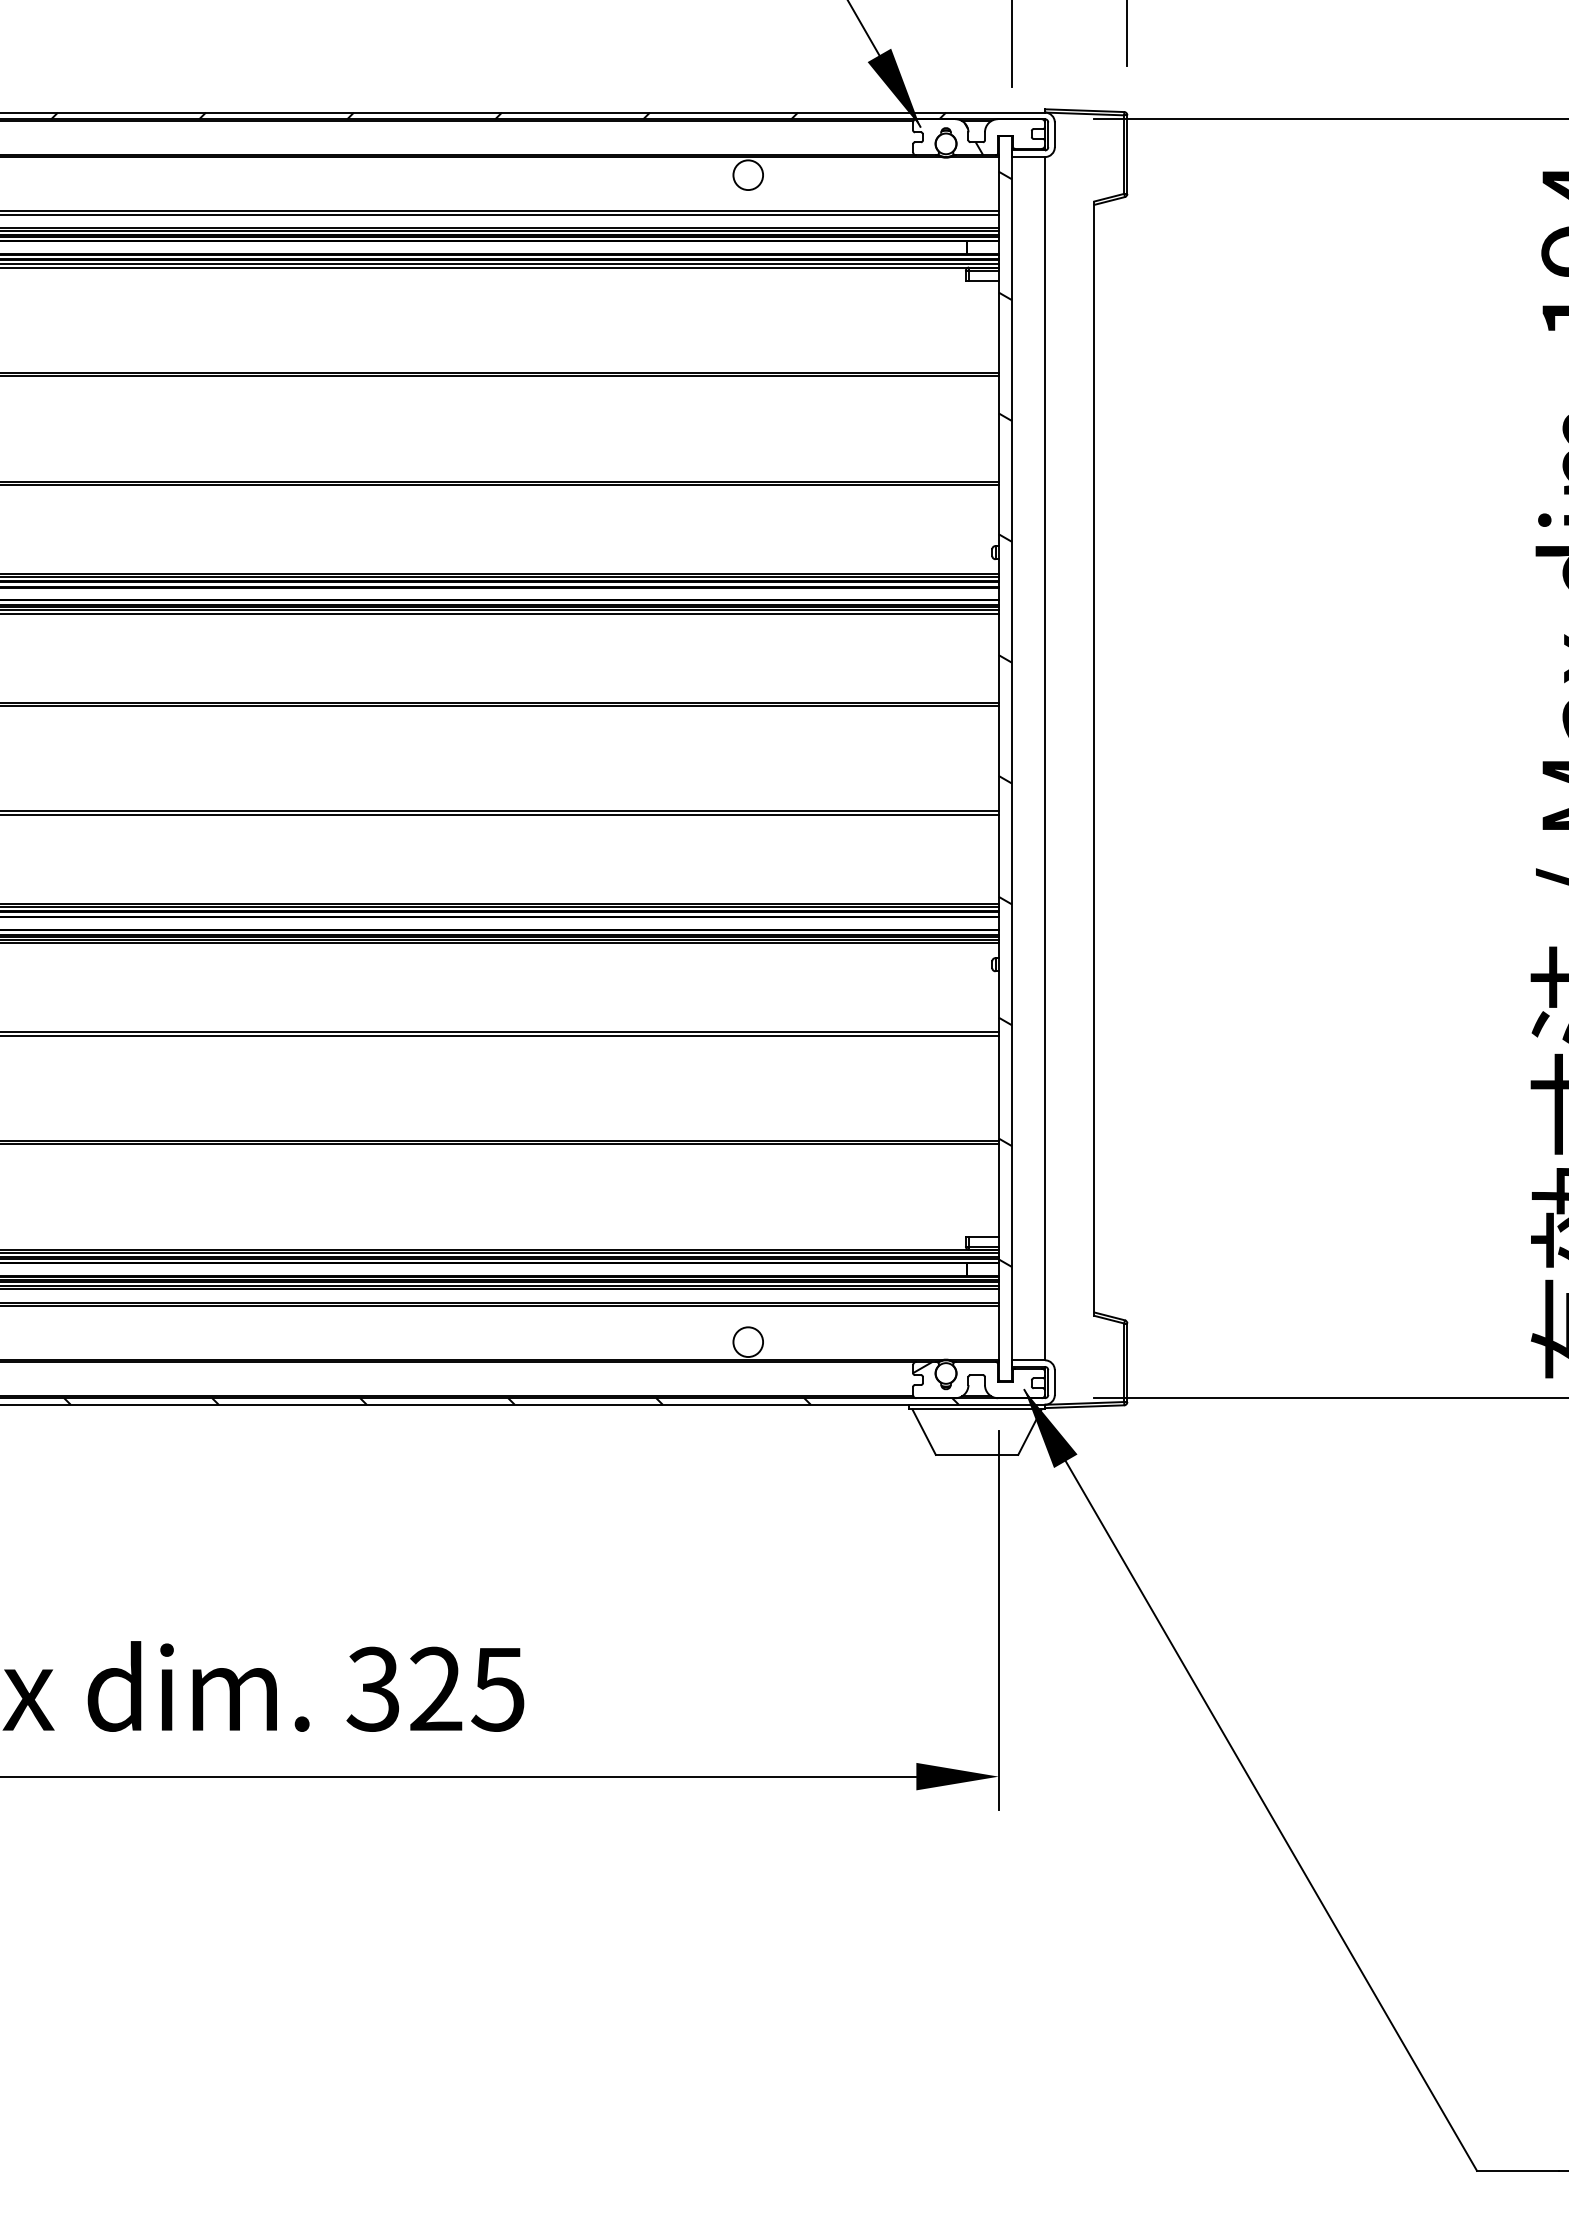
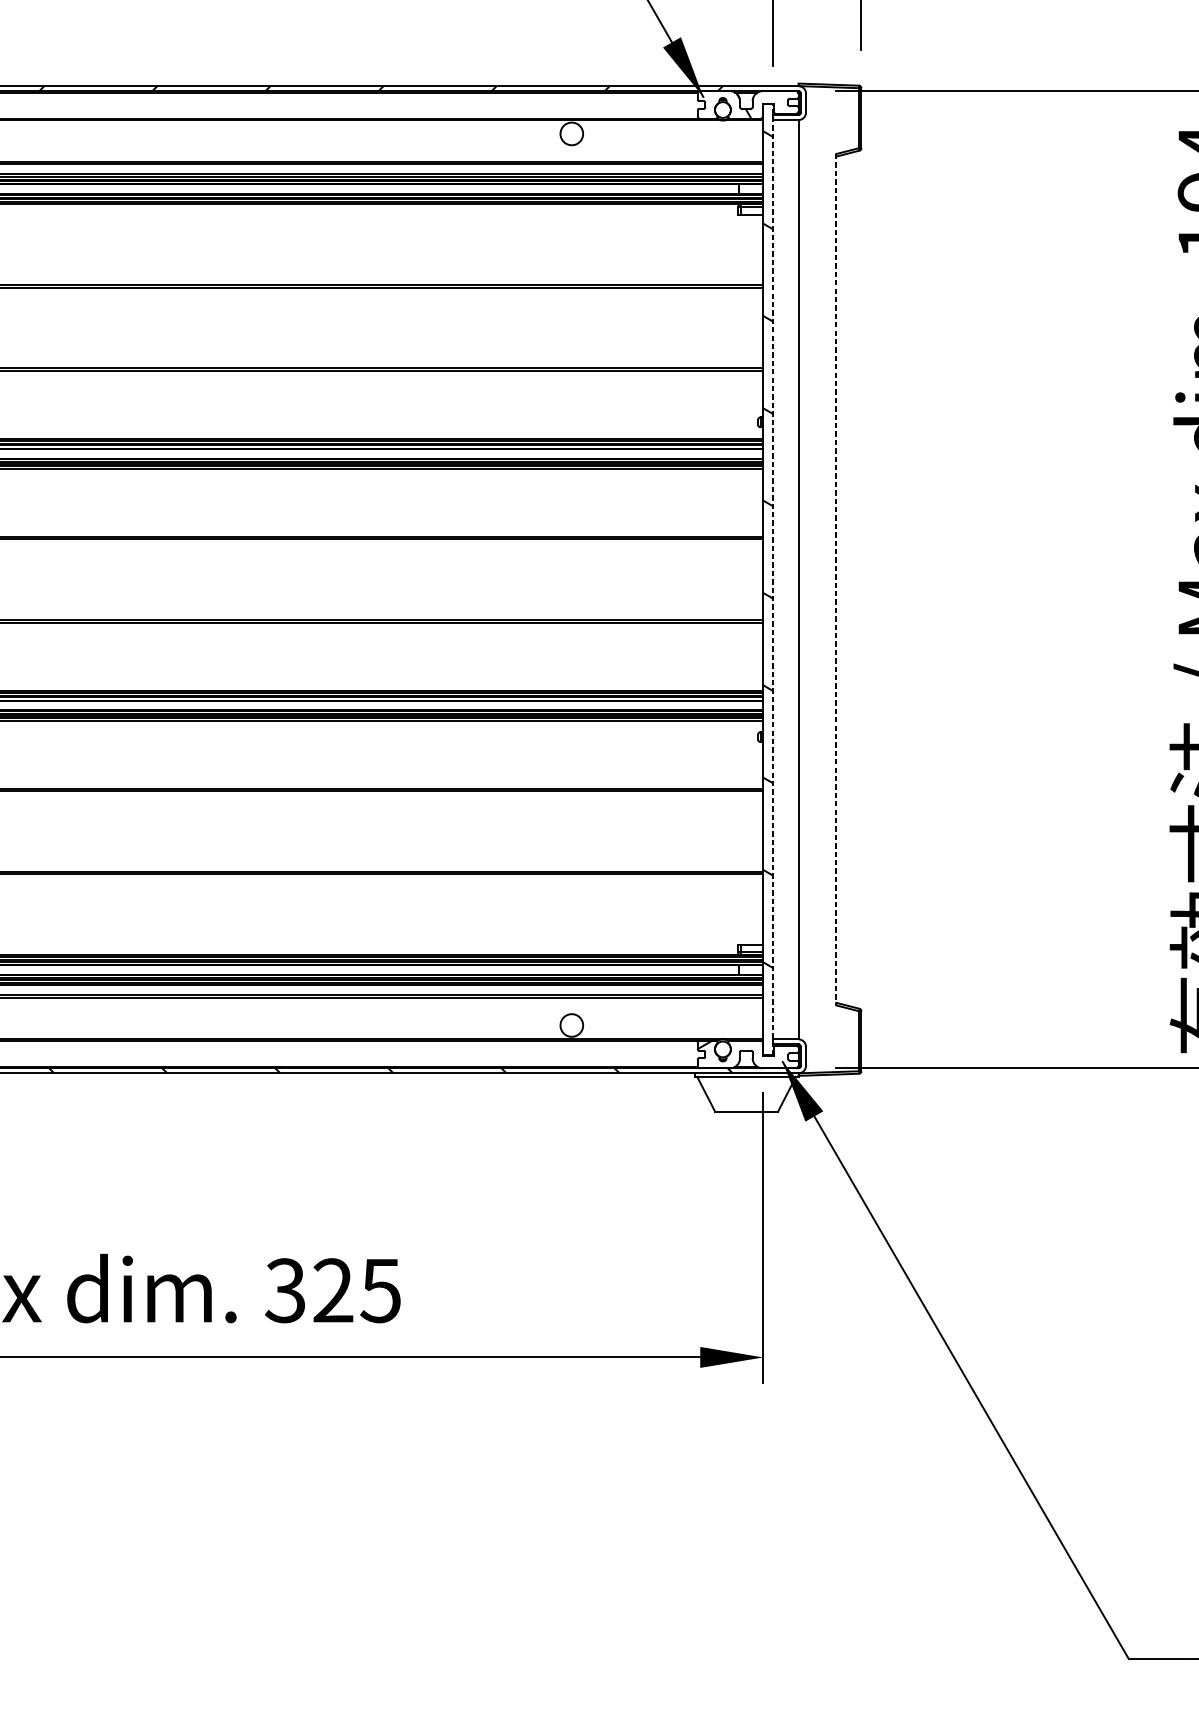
line: (1012, 758) -> (773, 579), solid -> dashed
line: (1094, 759) -> (836, 580), solid -> dashed

